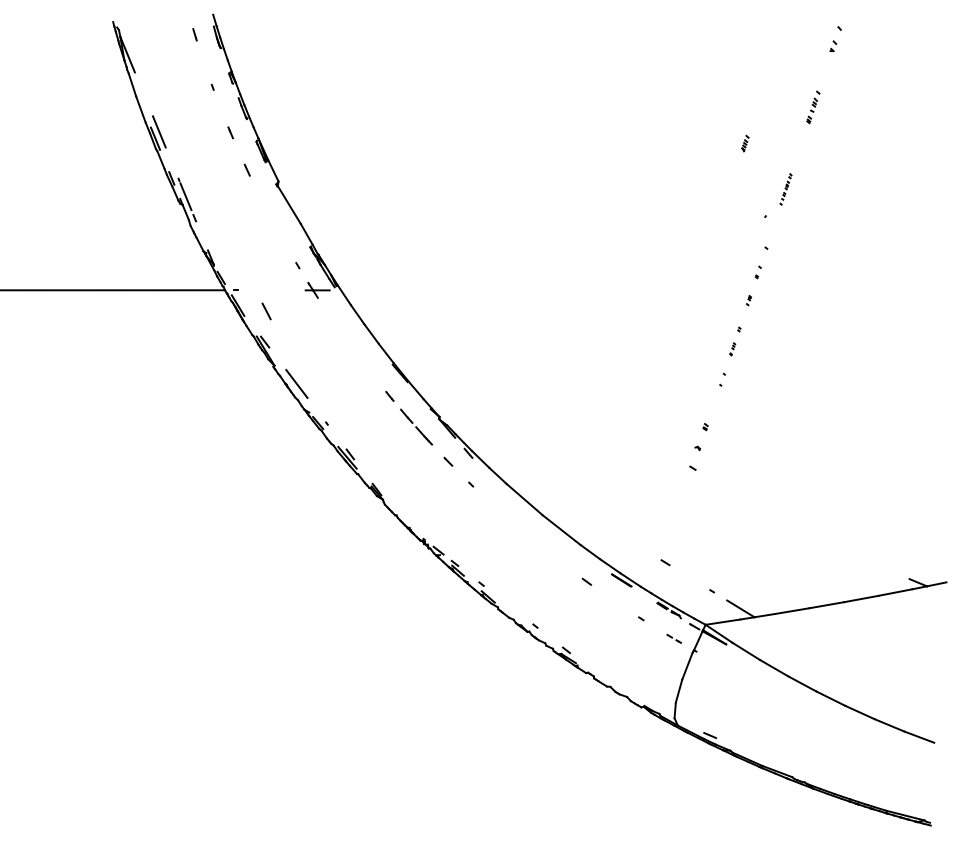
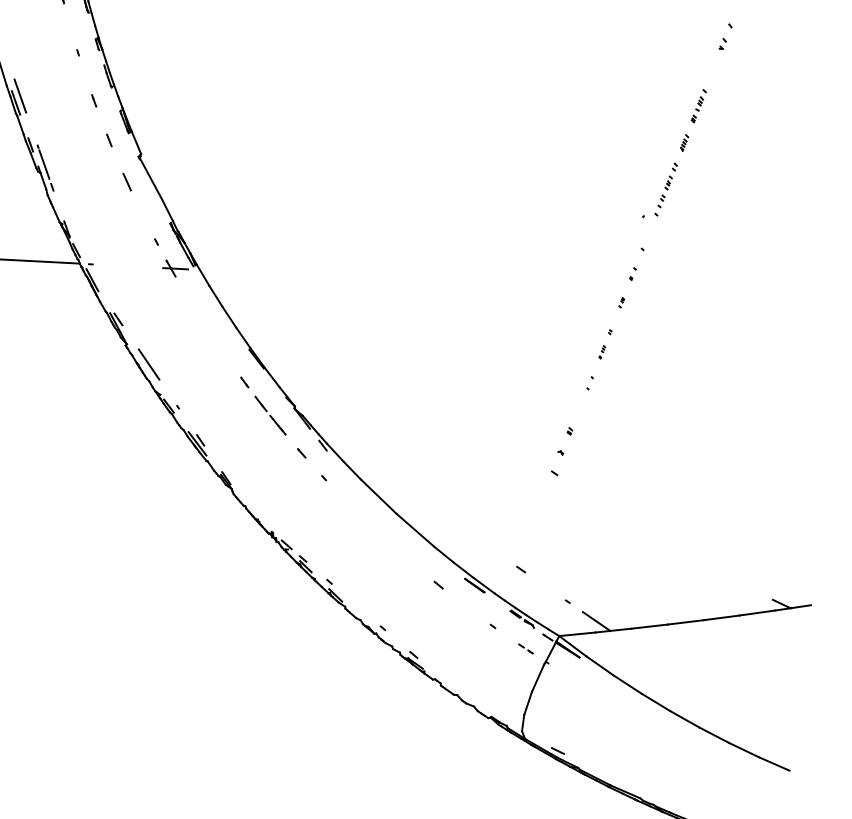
part: (745, 143) -> (684, 142), moved
part: (785, 189) -> (665, 189), size x1.67
line: (266, 311) -> (127, 182), moved

